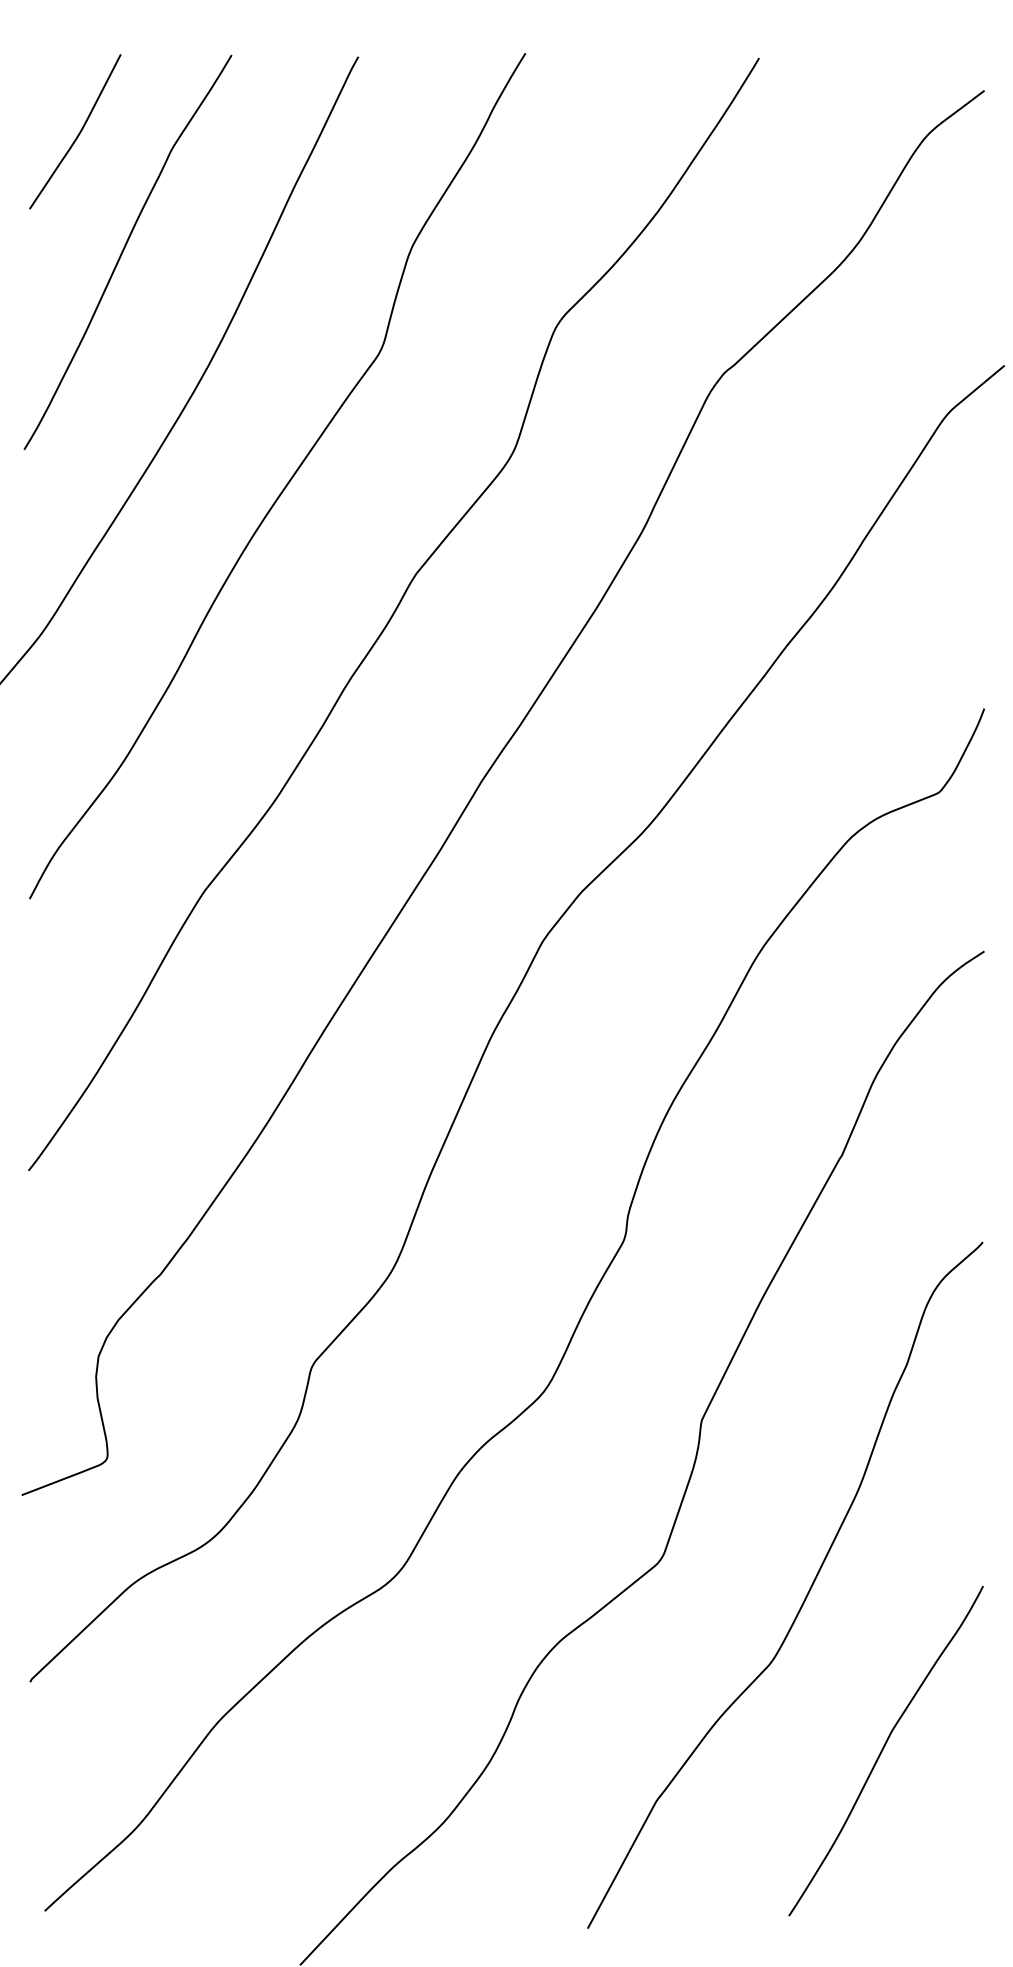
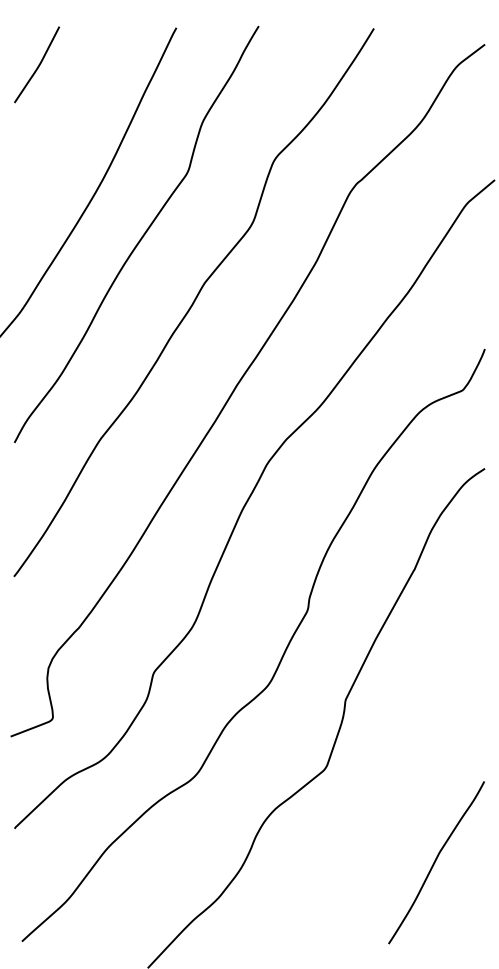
curve: (124, 250) -> (61, 123), removed
curve: (806, 1590) -> (397, 783), removed

